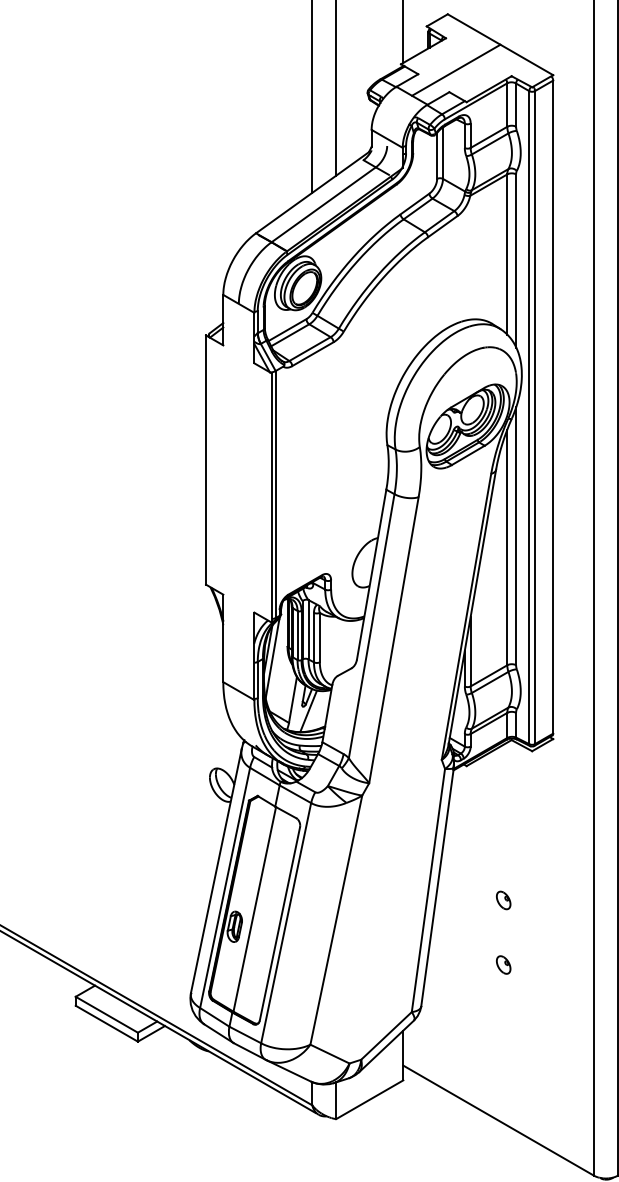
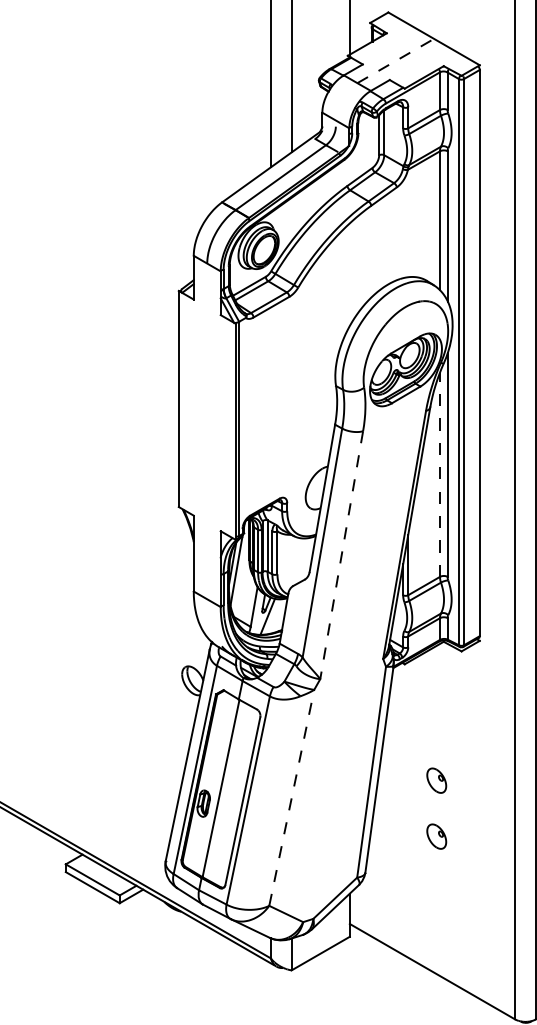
line: (457, 69) -> (396, 60), solid -> dashed
line: (507, 547) -> (440, 474), solid -> dashed
line: (393, 640) -> (341, 555), solid -> dashed
part: (503, 900) -> (436, 780), size x1.6
line: (336, 919) -> (291, 797), solid -> dashed
part: (503, 964) -> (436, 836), size x1.6

